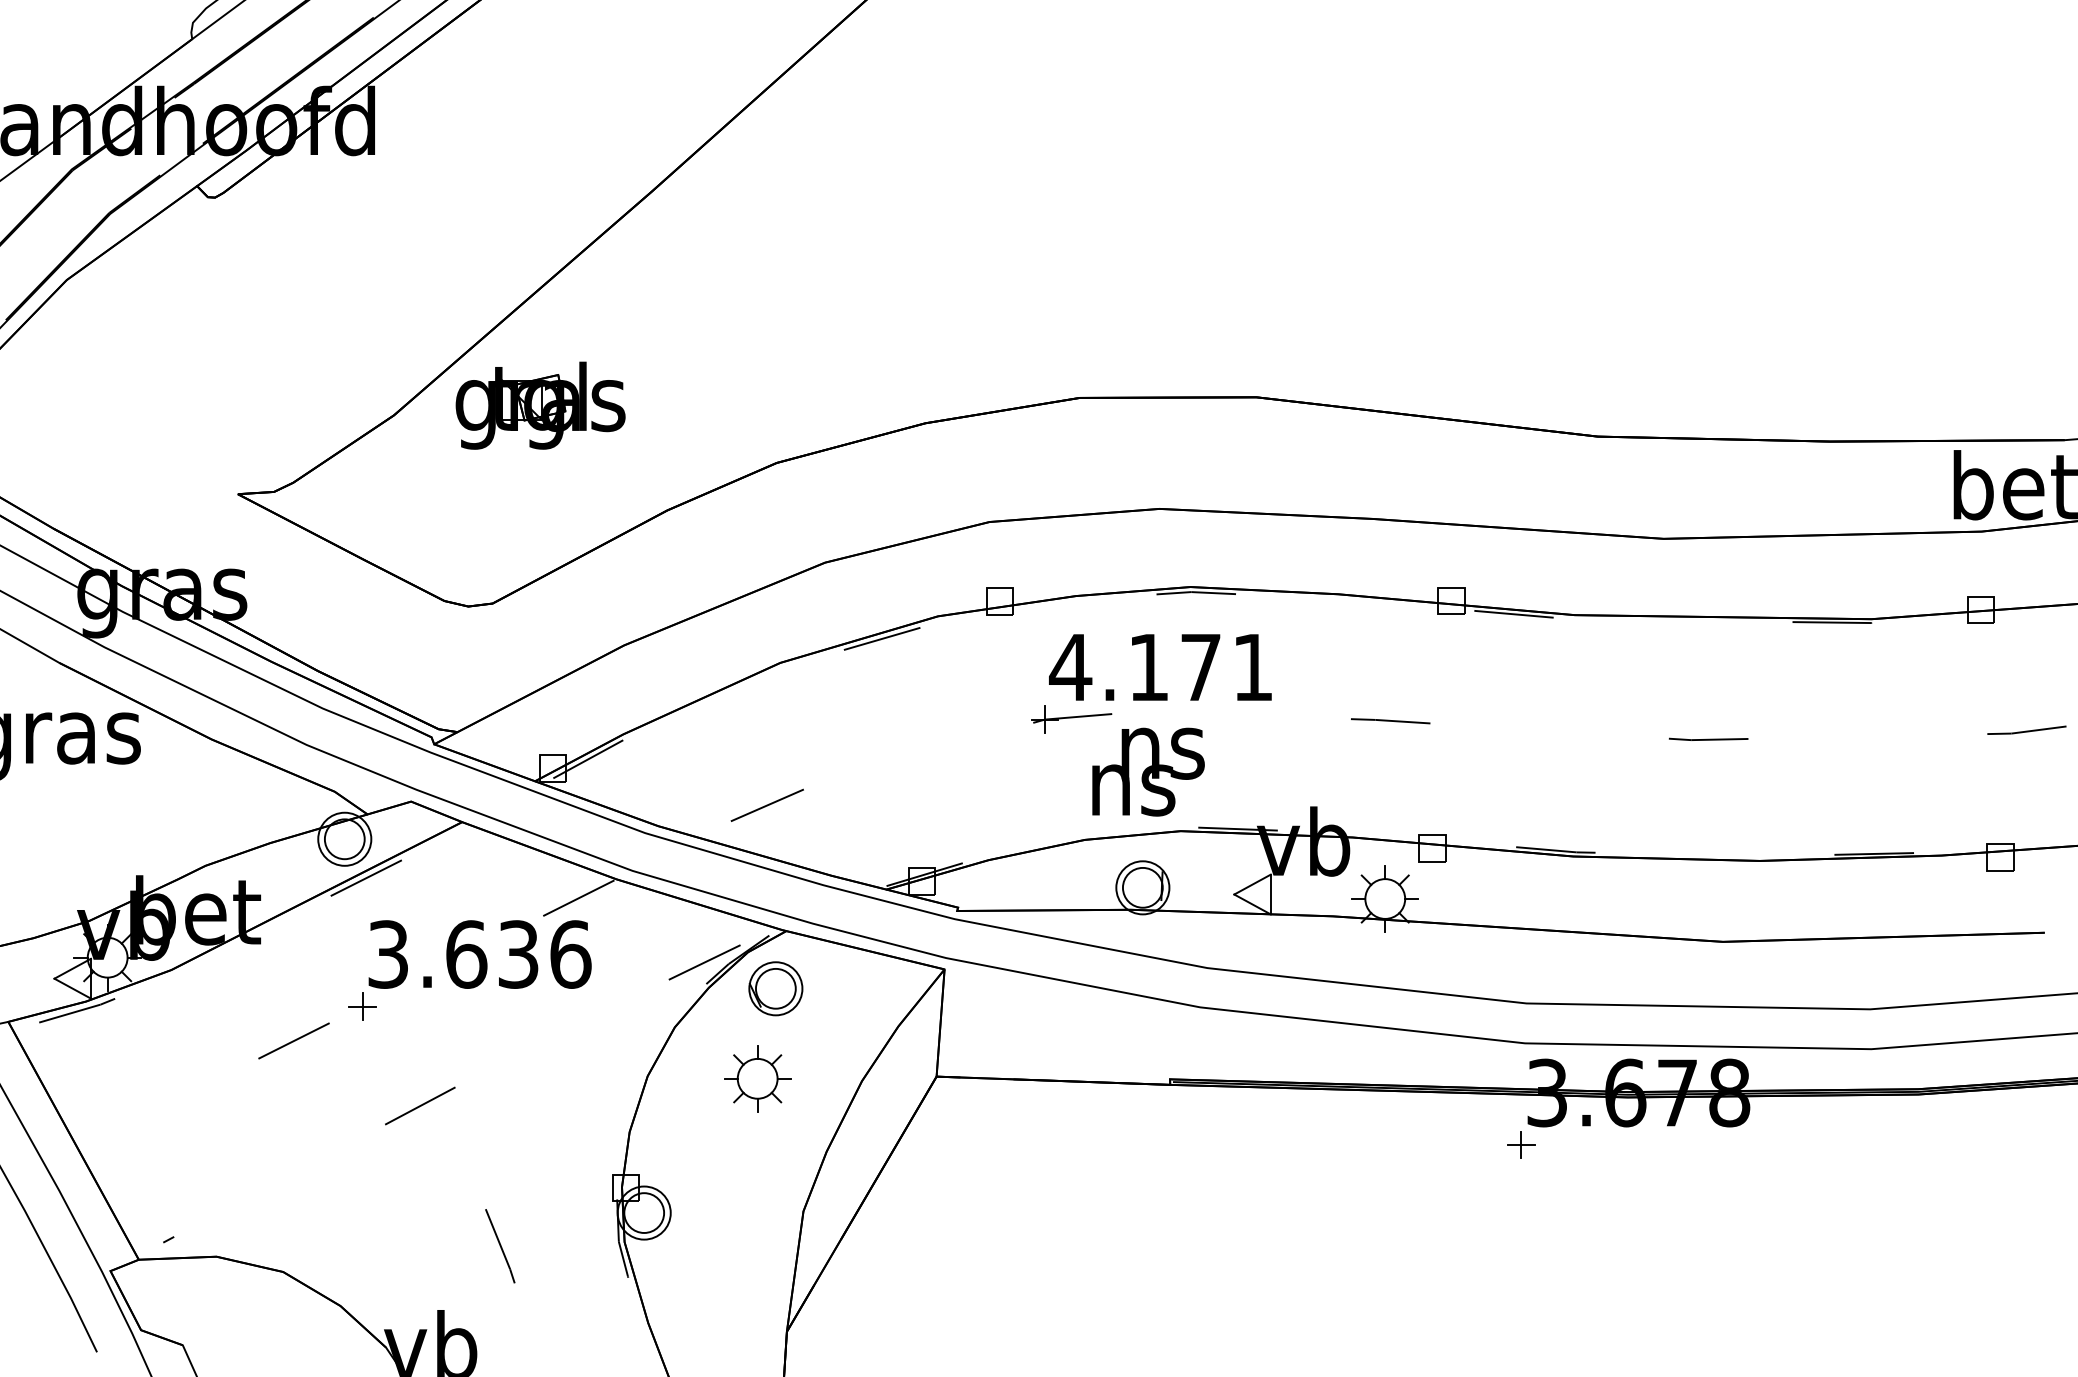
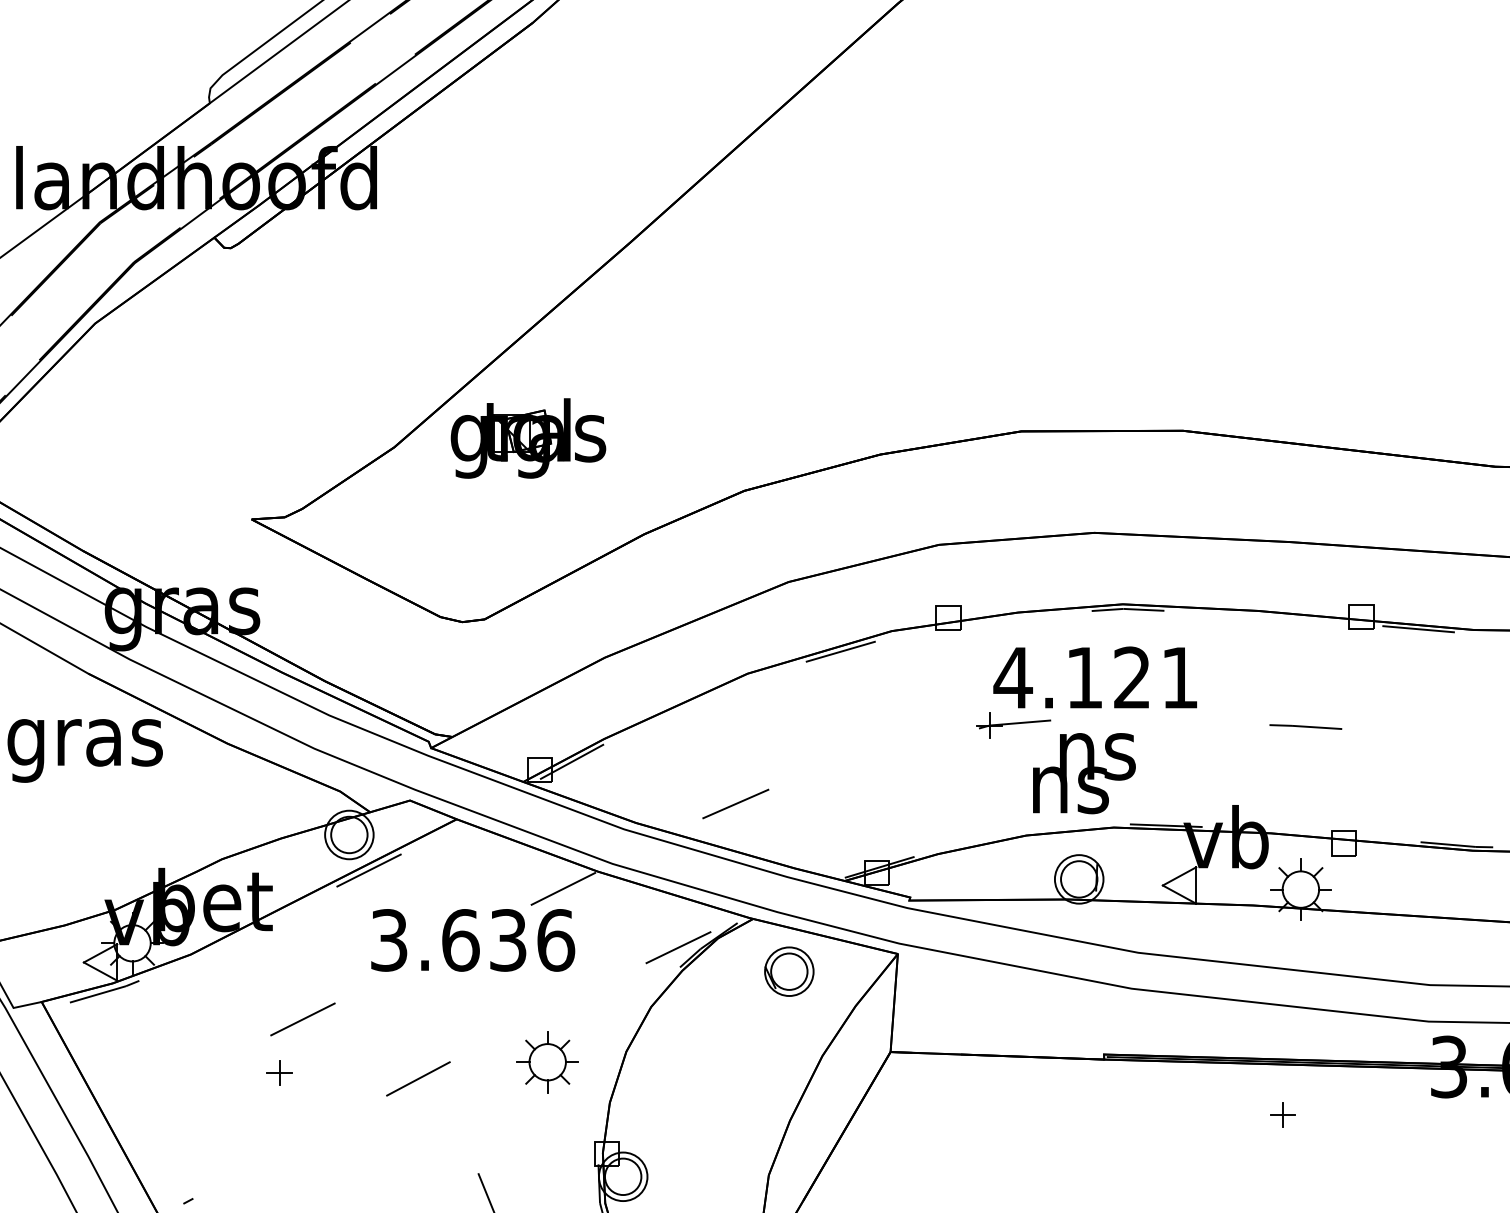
text: (1200, 666) -> (1131, 676), 4.171 -> 4.121
part: (775, 988) -> (788, 971), moved
part: (362, 1006) -> (279, 1072), moved
part: (757, 1078) -> (547, 1061), moved
part: (1521, 1144) -> (1282, 1114), moved

